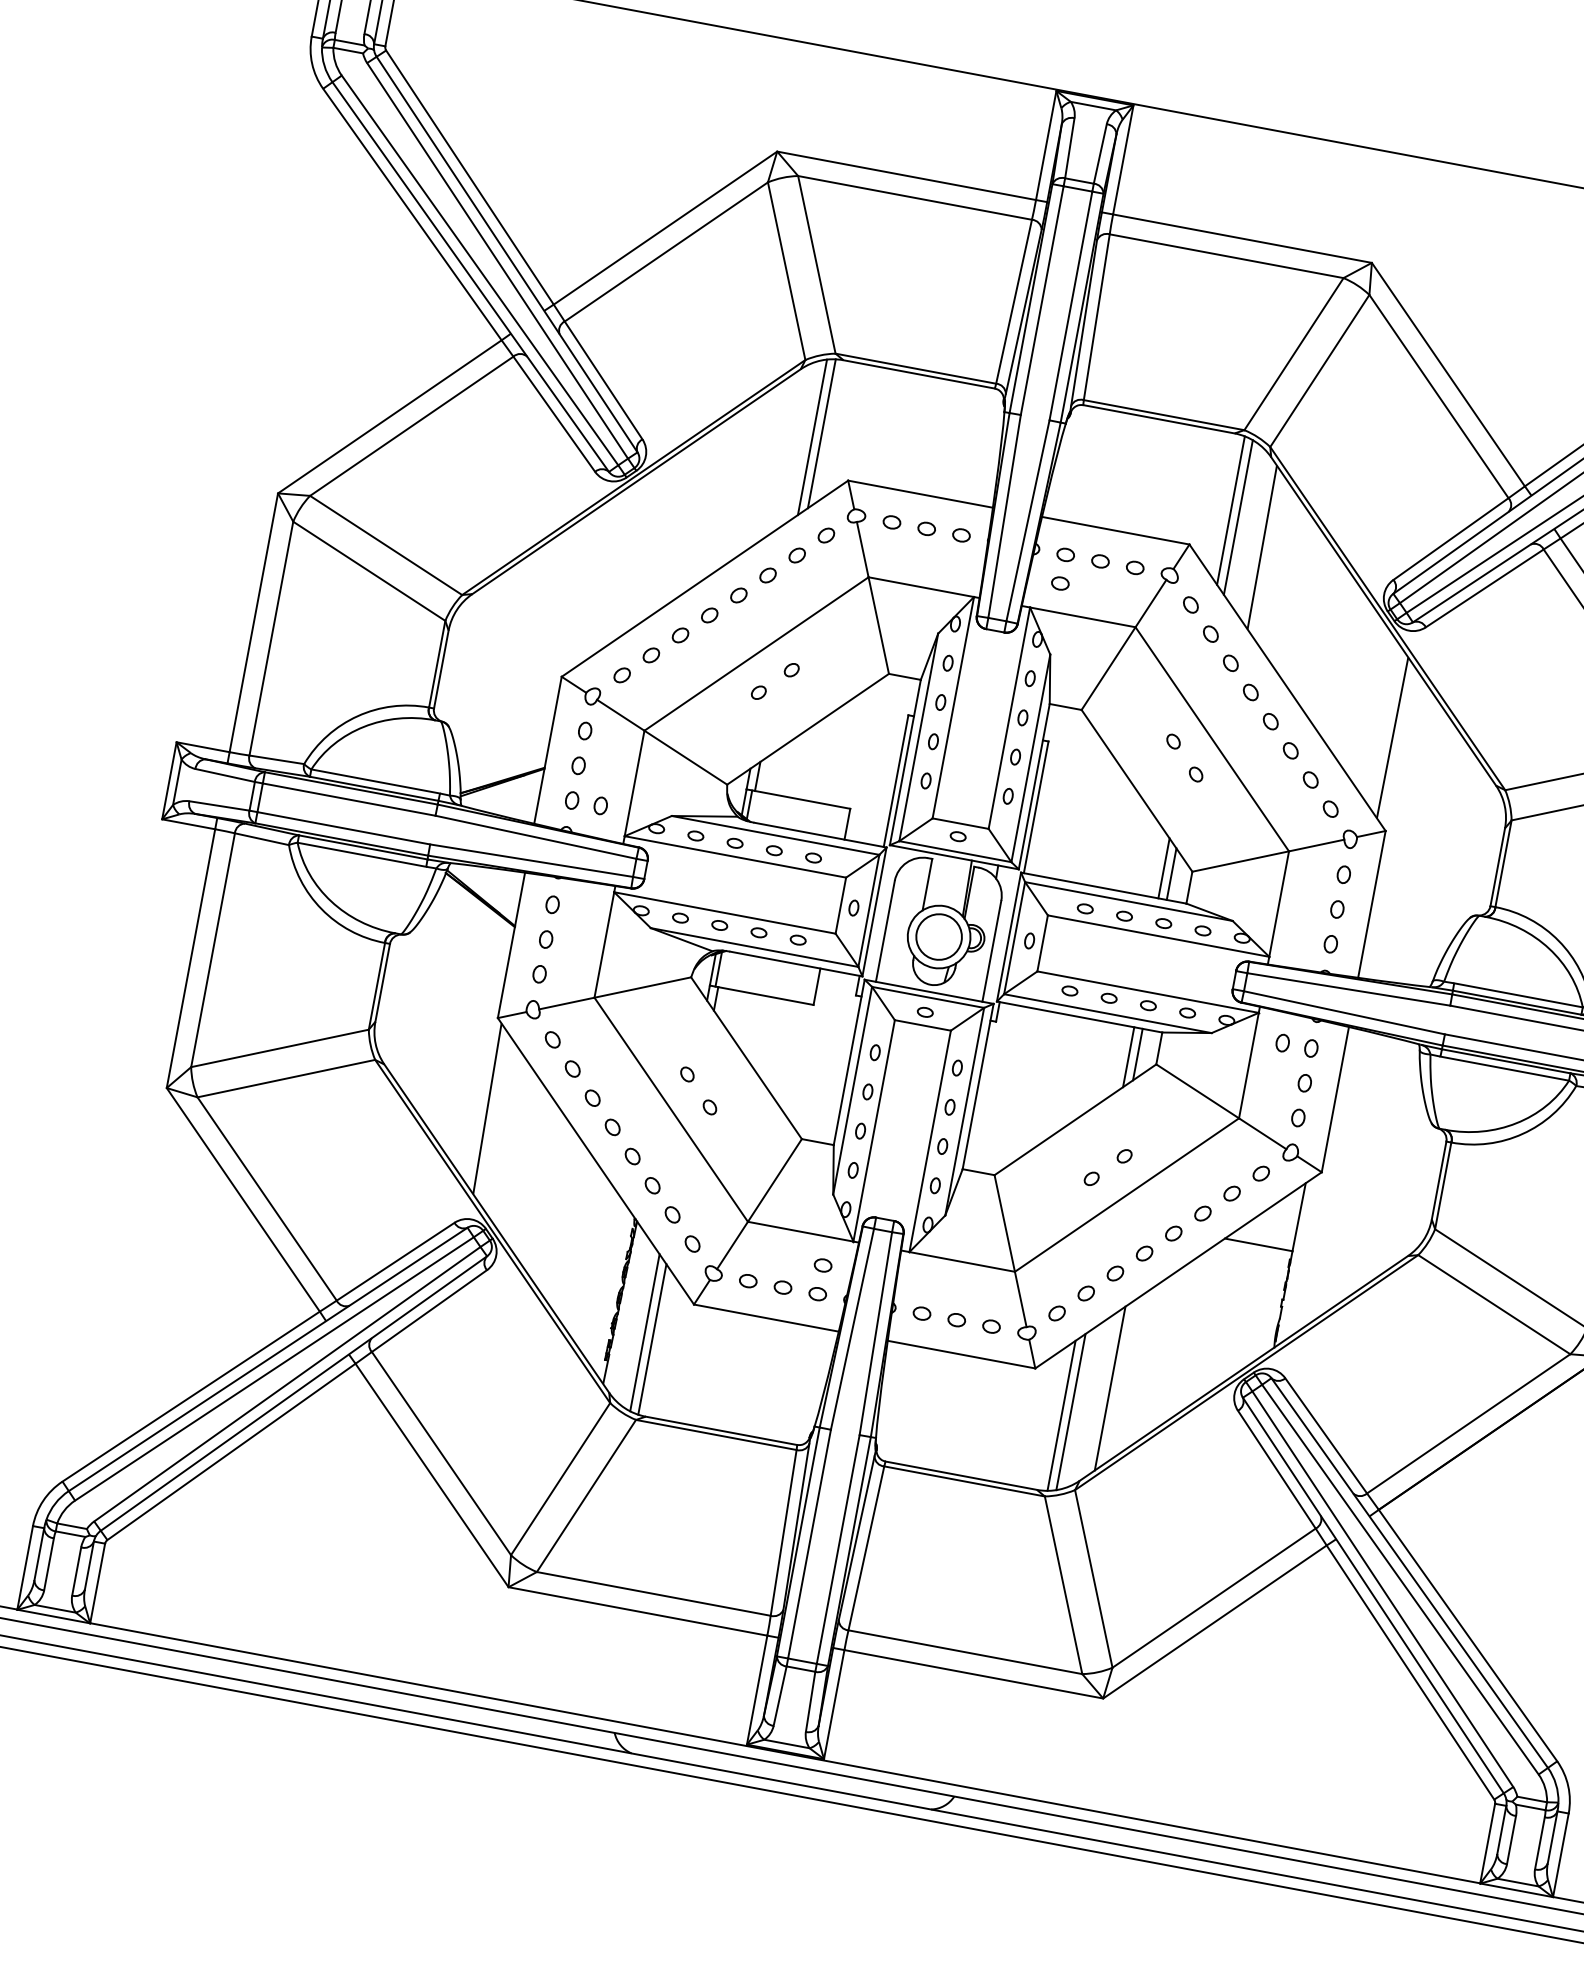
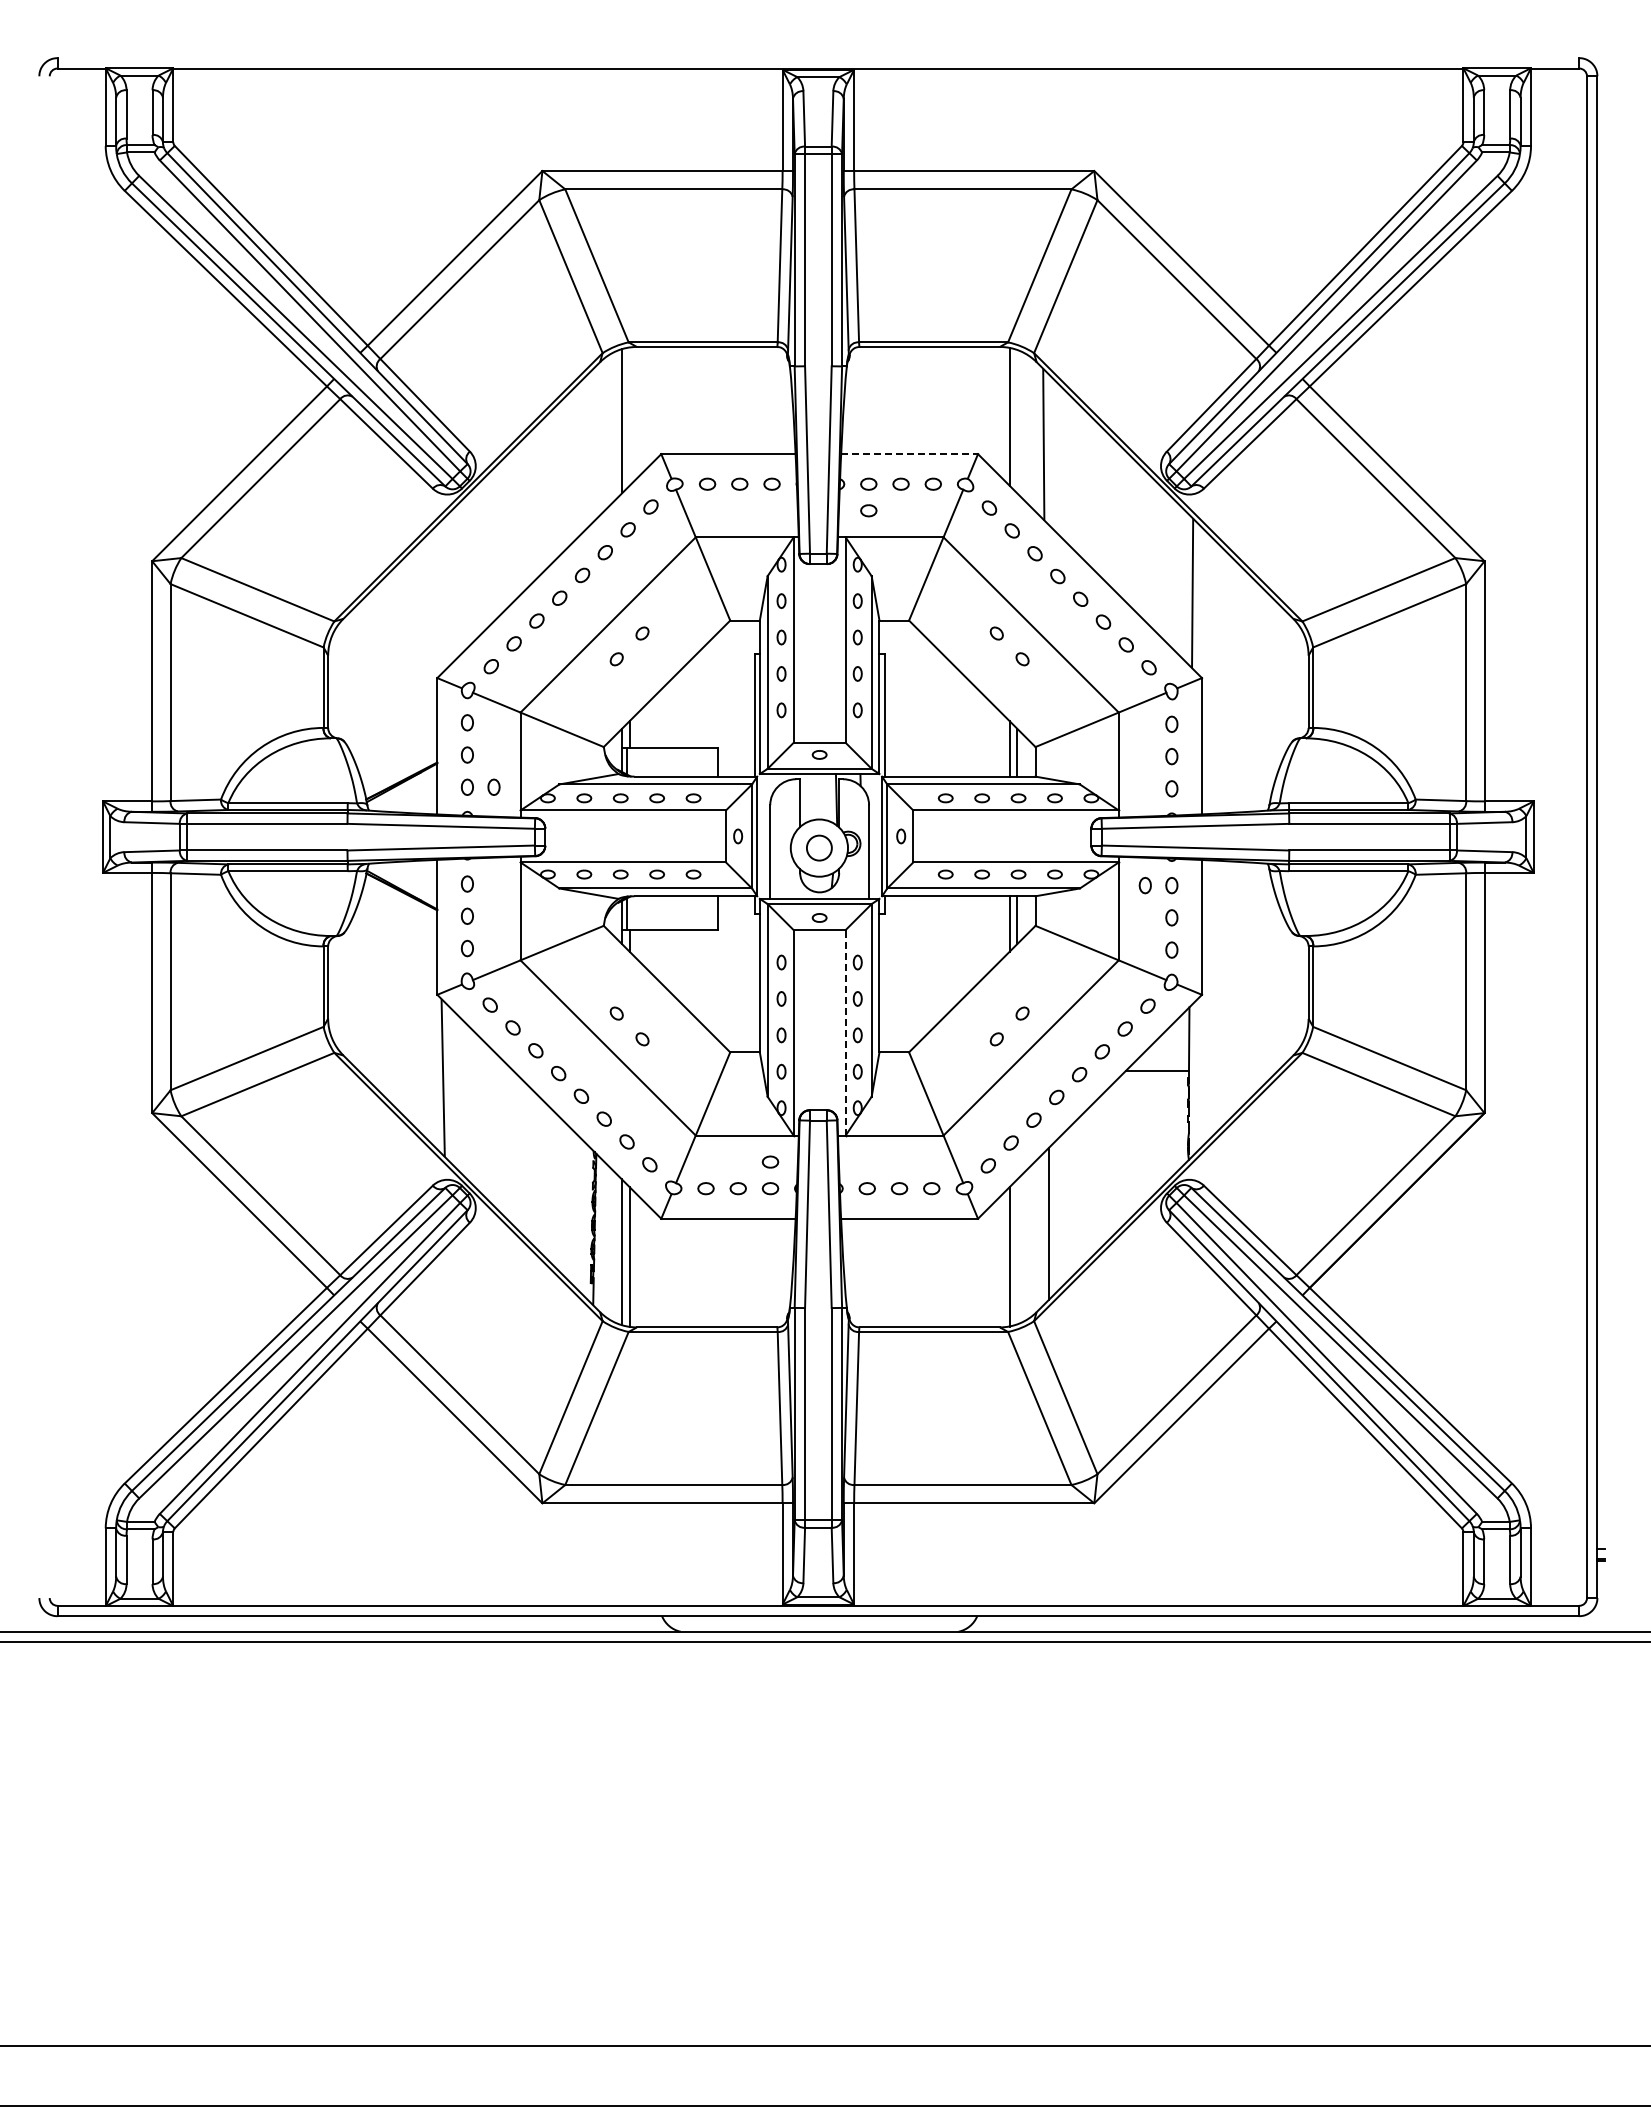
line: (821, 433) -> (629, 416), removed
line: (1238, 517) -> (1017, 421), removed
line: (1116, 531) -> (910, 454), solid -> dashed
circle: (939, 936) -> (819, 847), size x0.6
line: (930, 1140) -> (845, 1032), solid -> dashed
line: (1071, 1411) -> (1017, 1251), removed

